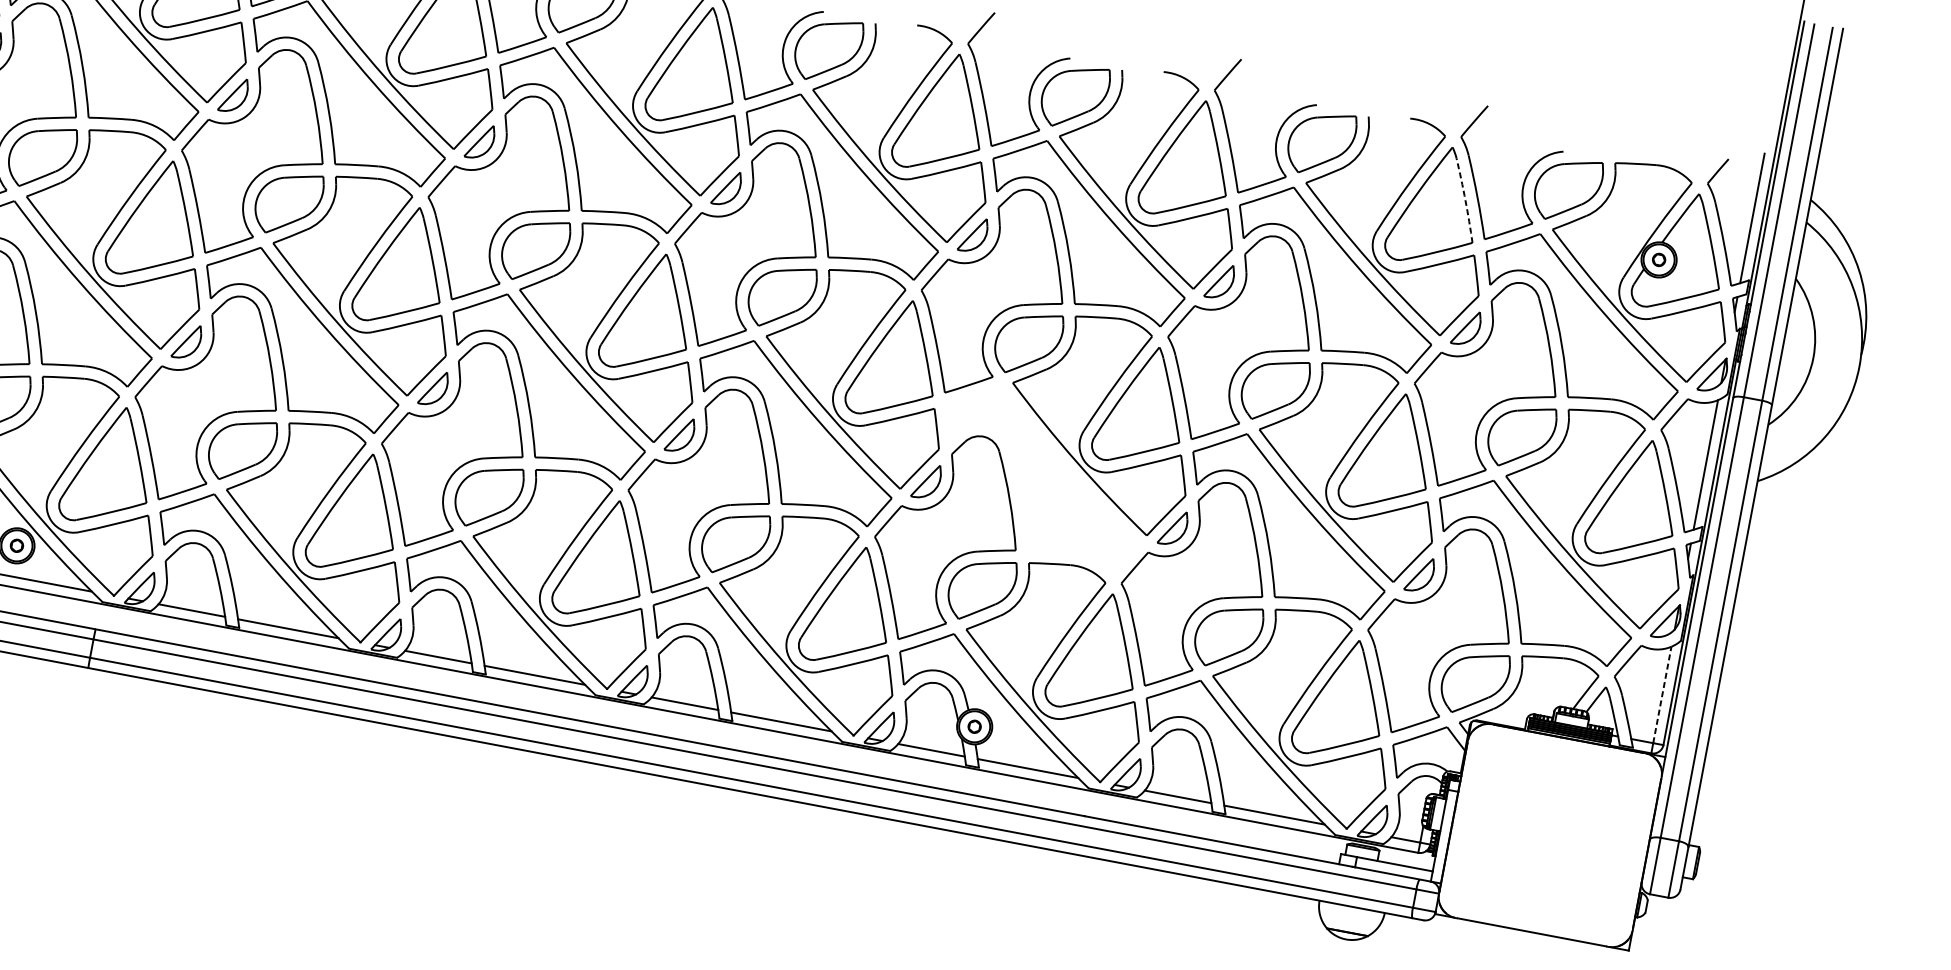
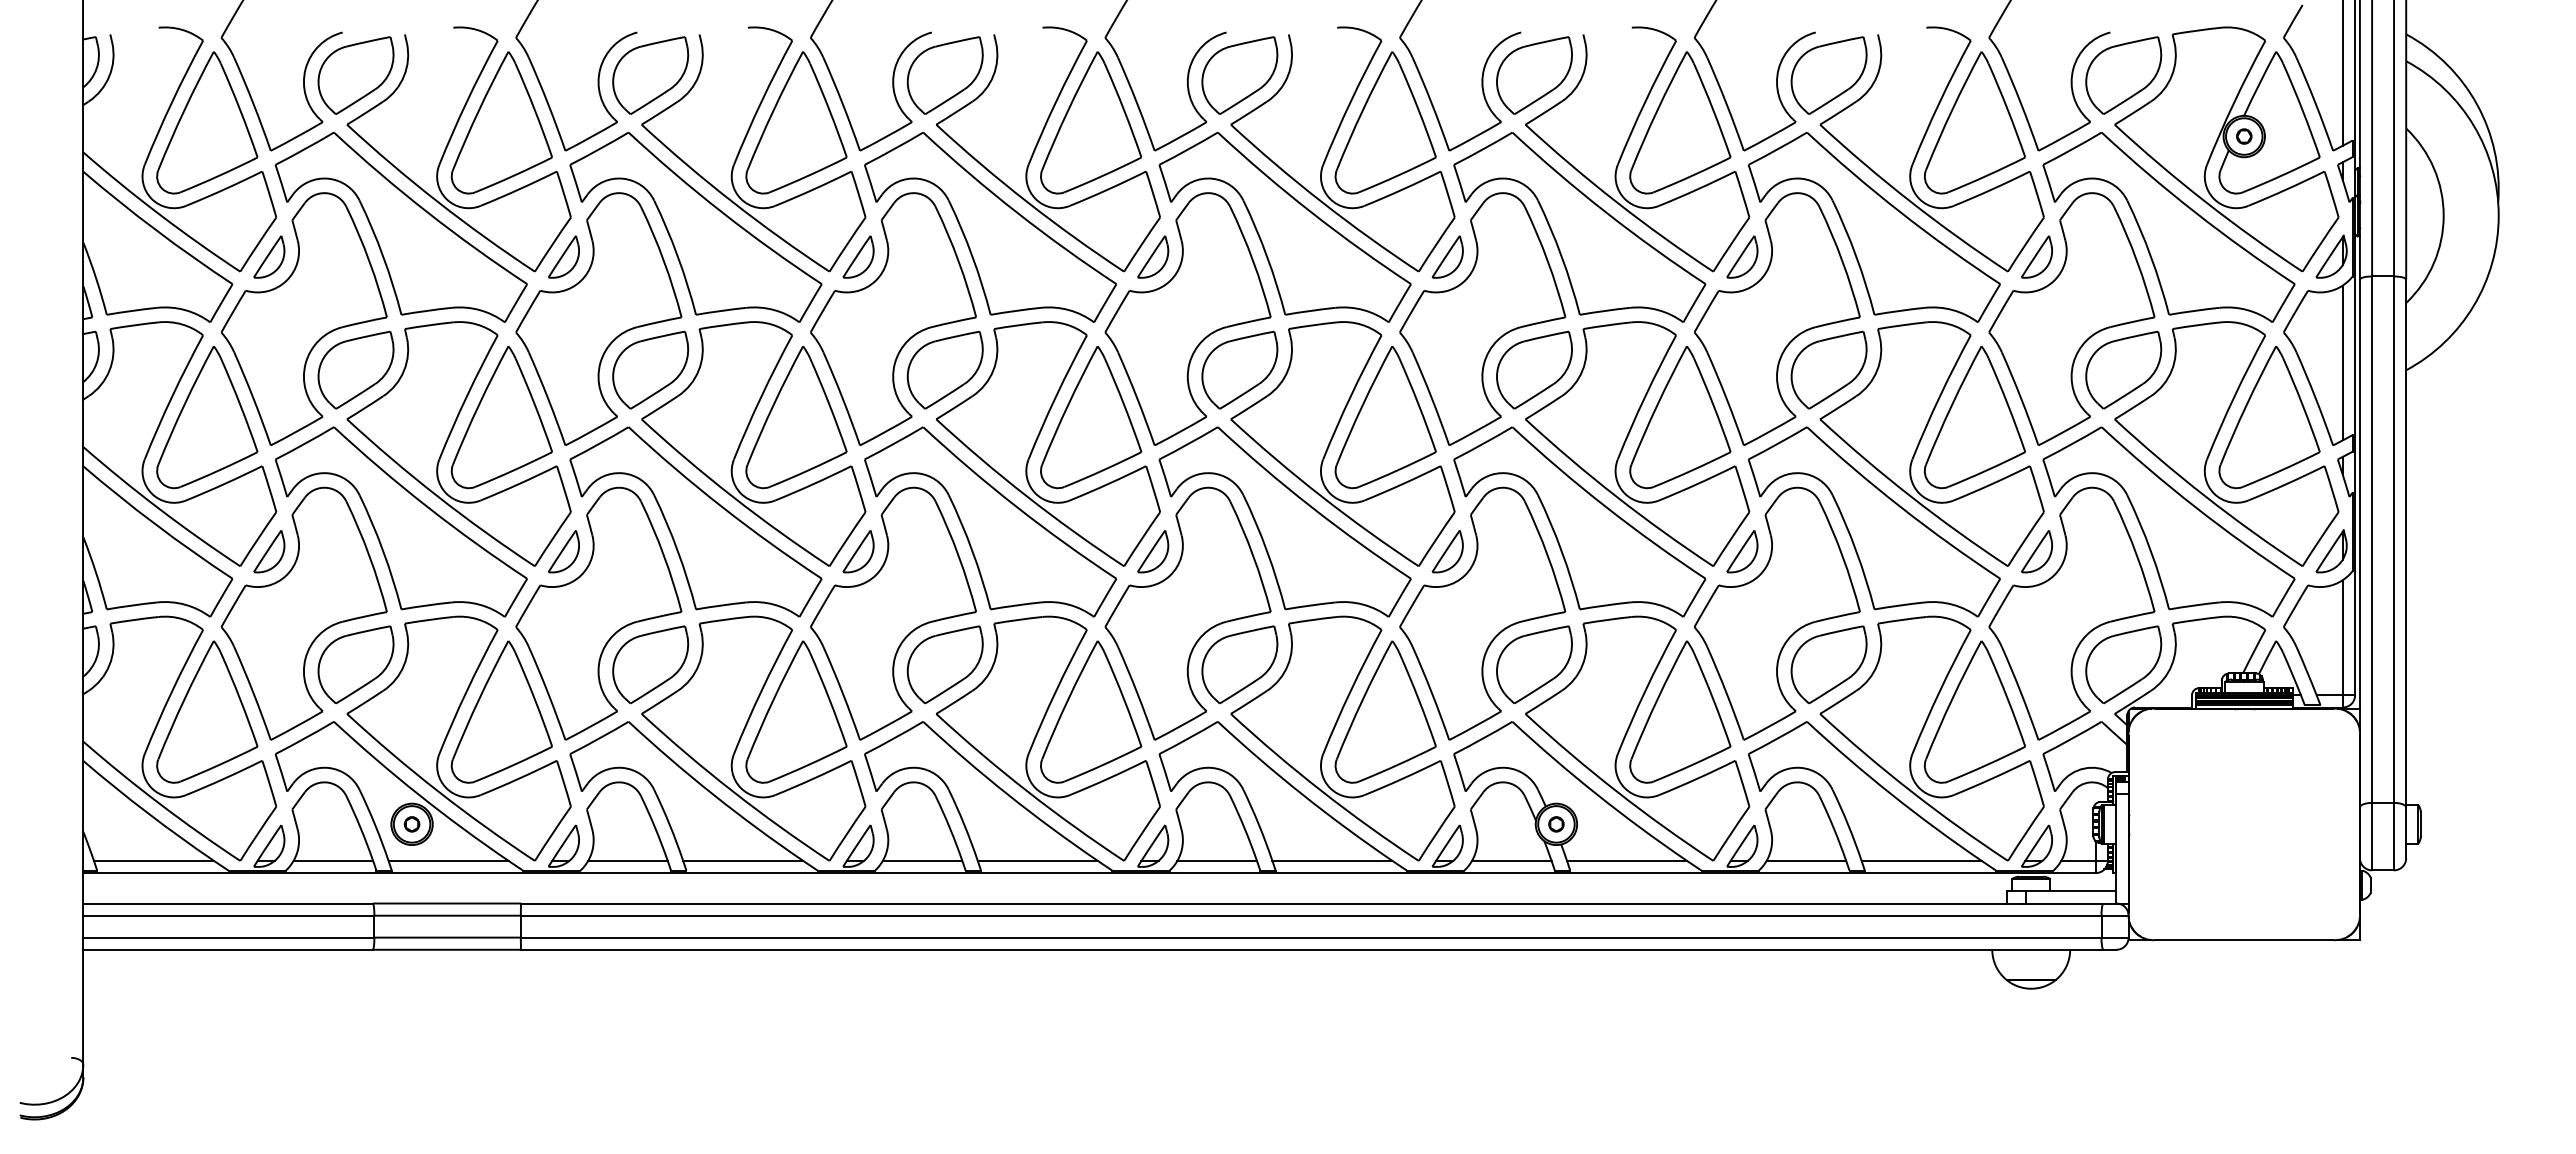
arc: (1465, 200) -> (2007, 110), dashed -> solid
part: (1041, 476) -> (1579, 521), added
line: (1662, 694) -> (2342, 637), dashed -> solid

